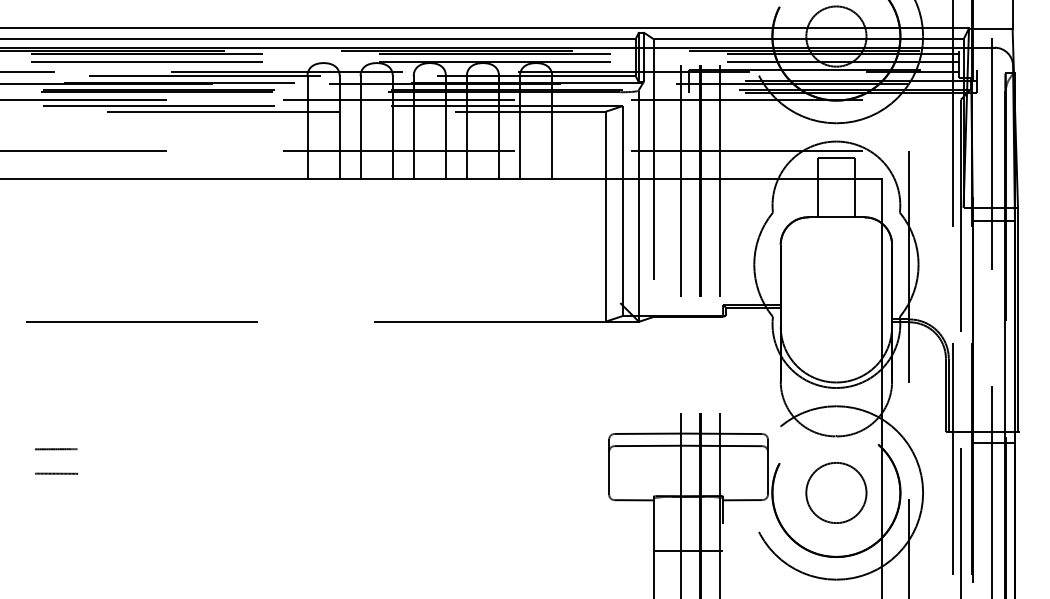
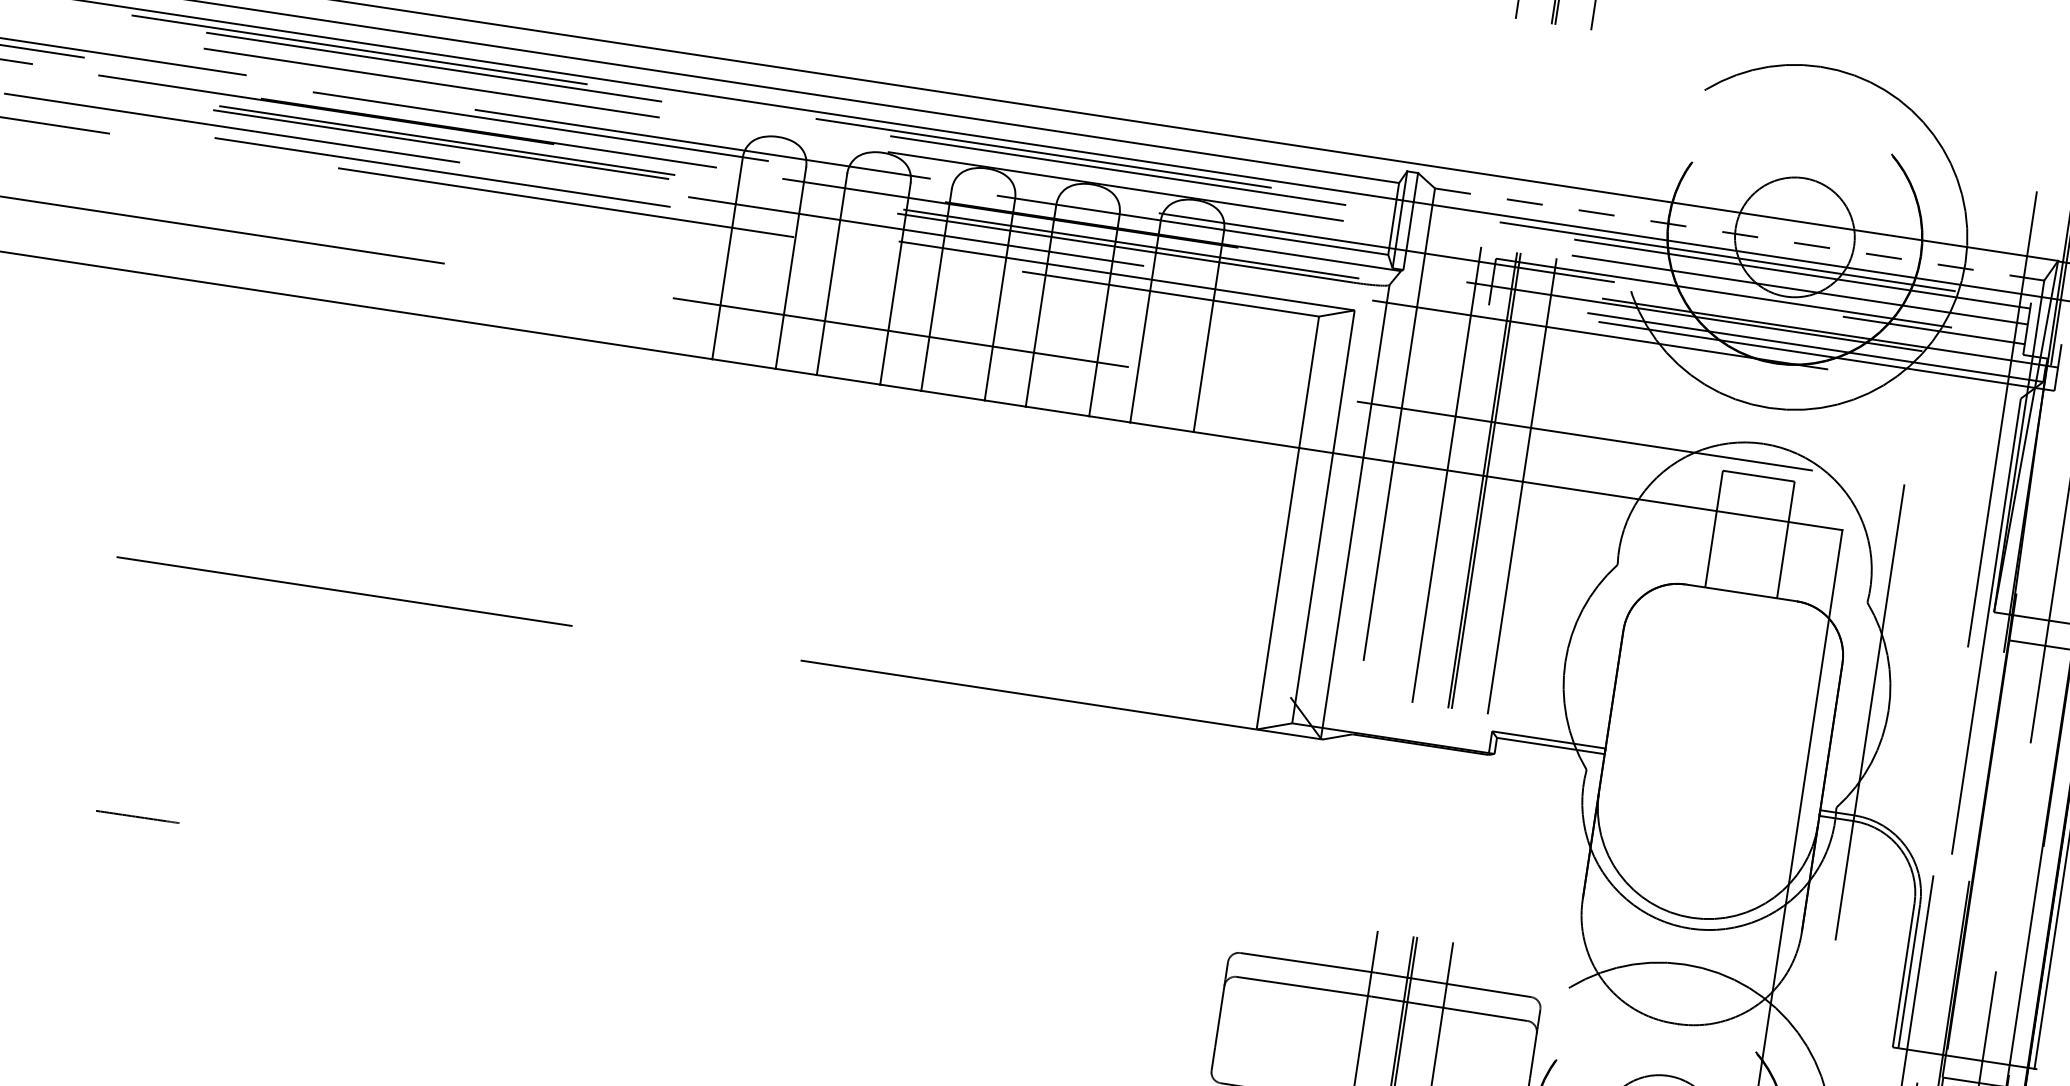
line: (808, 39) -> (1739, 234), solid -> dashed
line: (56, 473) -> (130, 864), removed

